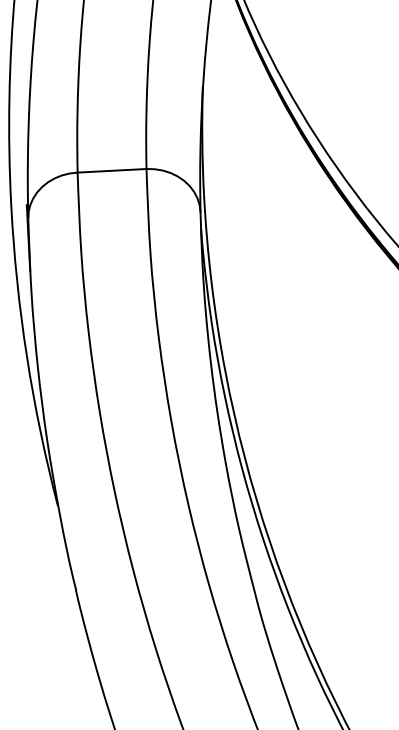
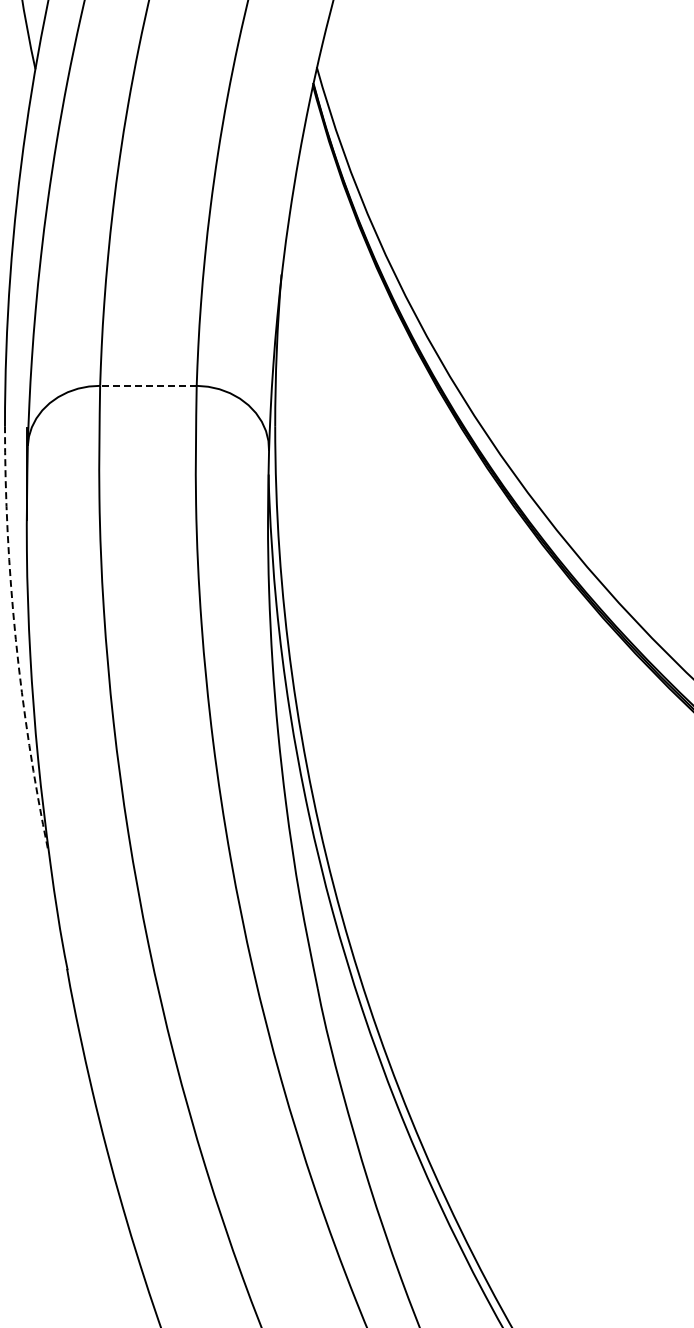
line: (111, 170) -> (147, 385), solid -> dashed
arc: (26, 356) -> (15, 639), solid -> dashed

